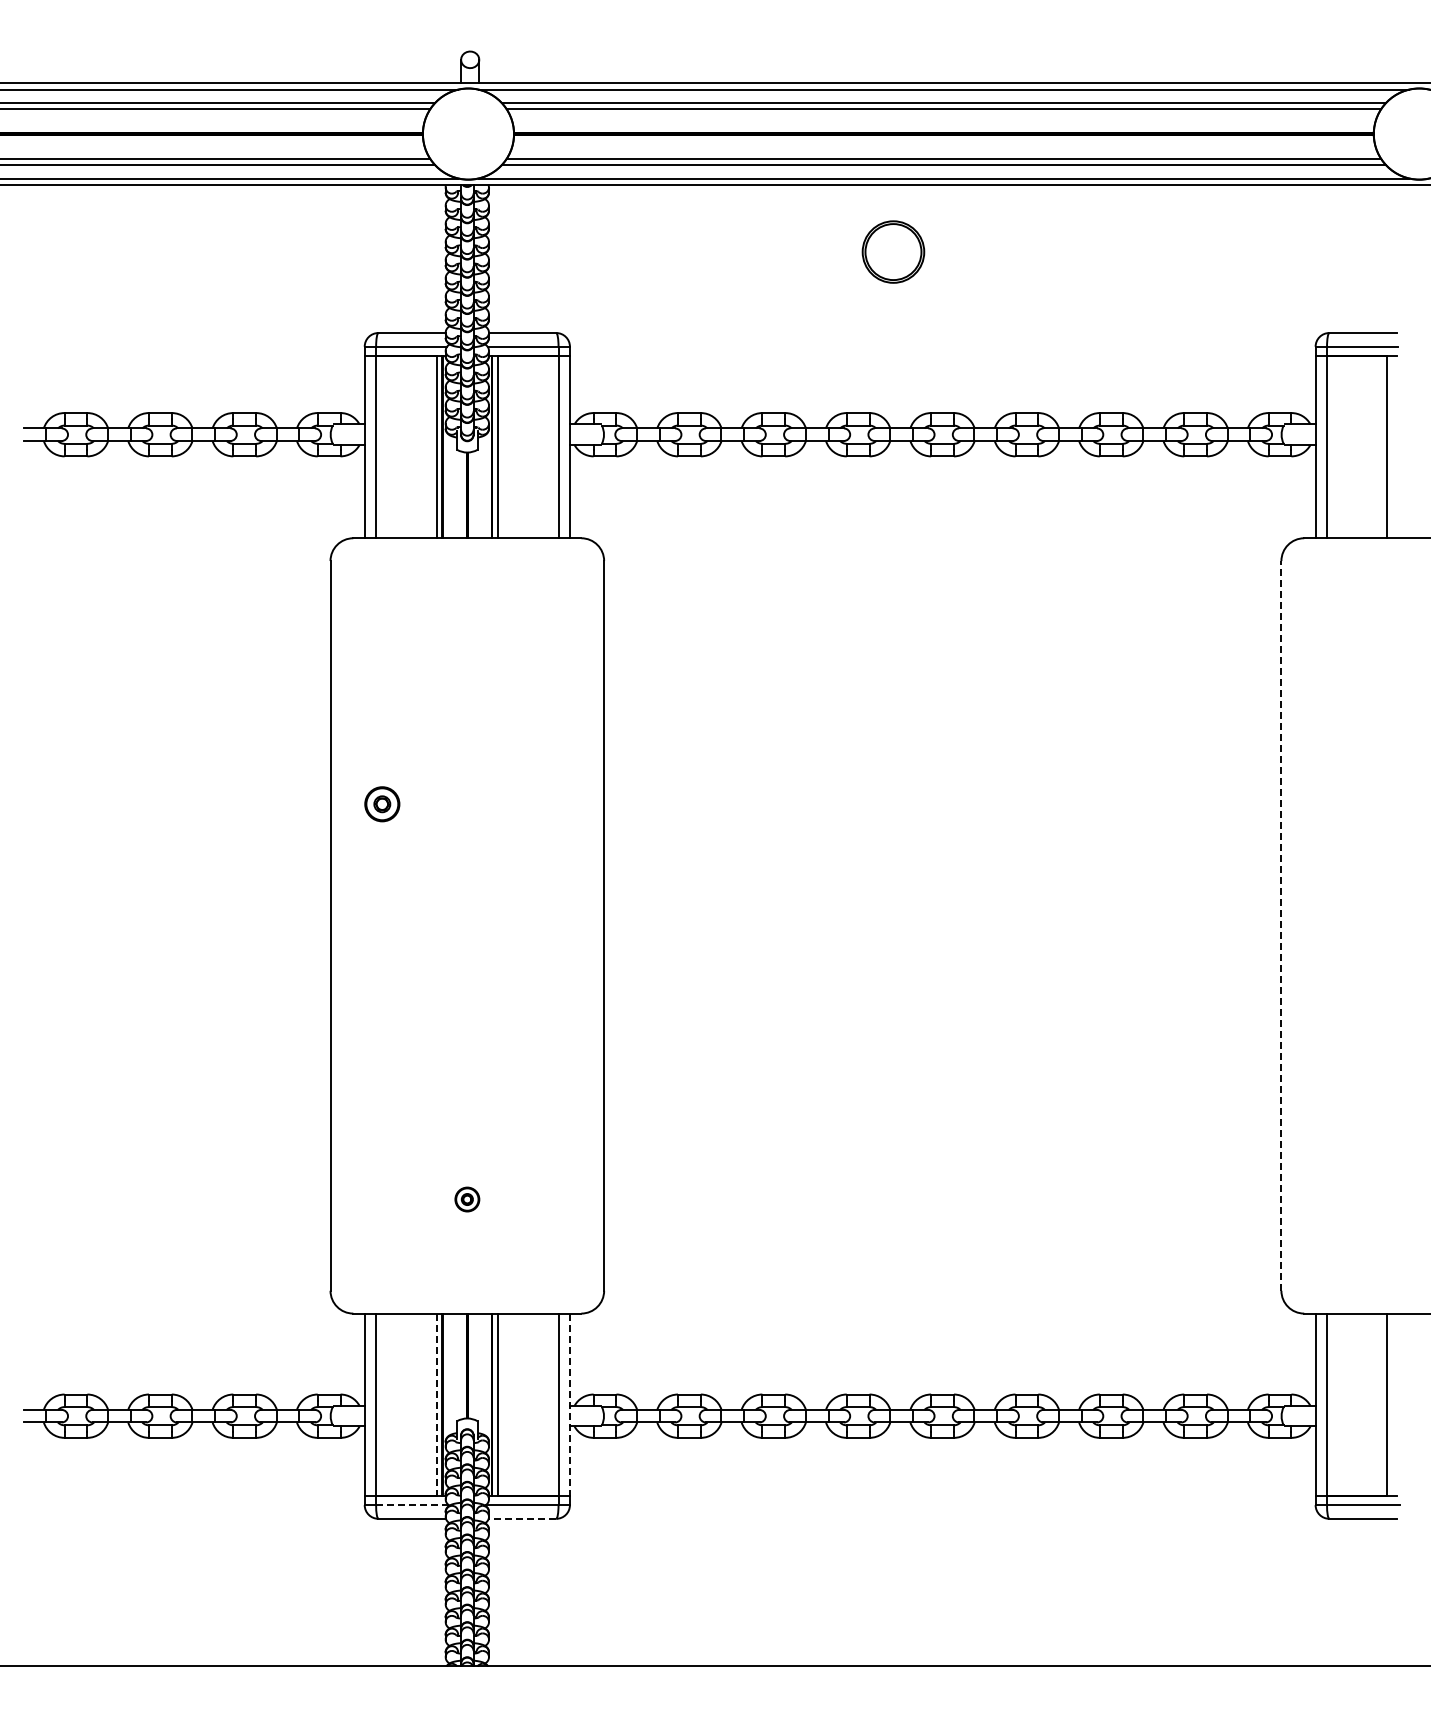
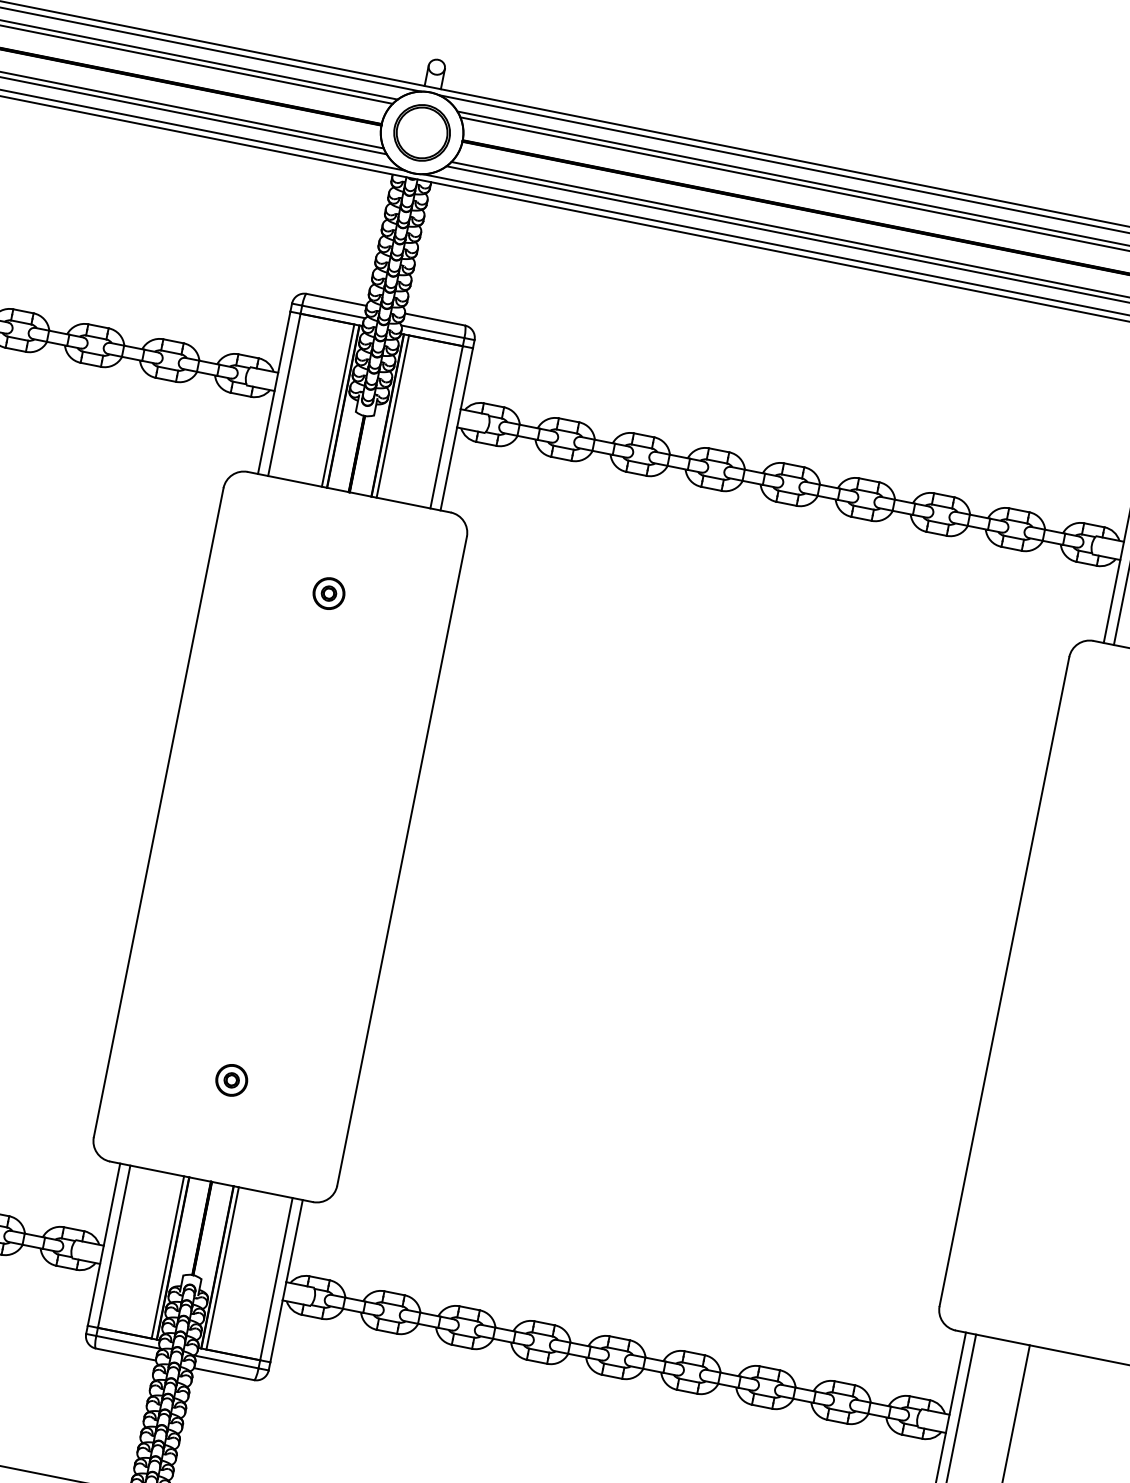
part: (893, 251) -> (422, 132), moved
part: (382, 804) -> (329, 593), moved
line: (1281, 925) -> (1004, 981), dashed -> solid
part: (467, 1199) -> (231, 1080), size x1.43
line: (436, 1405) -> (167, 1258), dashed -> solid
line: (569, 1405) -> (286, 1281), dashed -> solid
line: (413, 1505) -> (129, 1342), dashed -> solid
line: (522, 1518) -> (224, 1373), dashed -> solid

